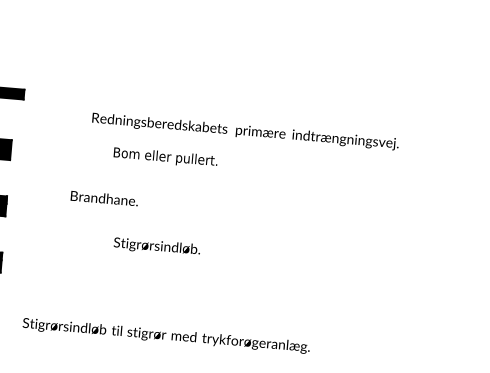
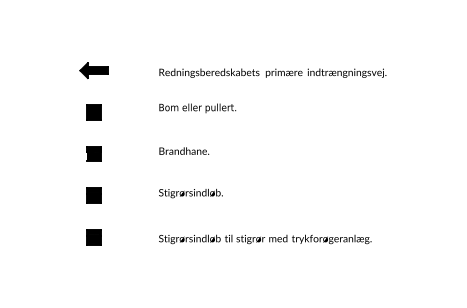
text: (245, 130) -> (272, 72), moved
text: (165, 157) -> (197, 108), moved
text: (104, 197) -> (184, 150), moved
text: (156, 246) -> (190, 193), moved
text: (166, 336) -> (265, 239), moved

